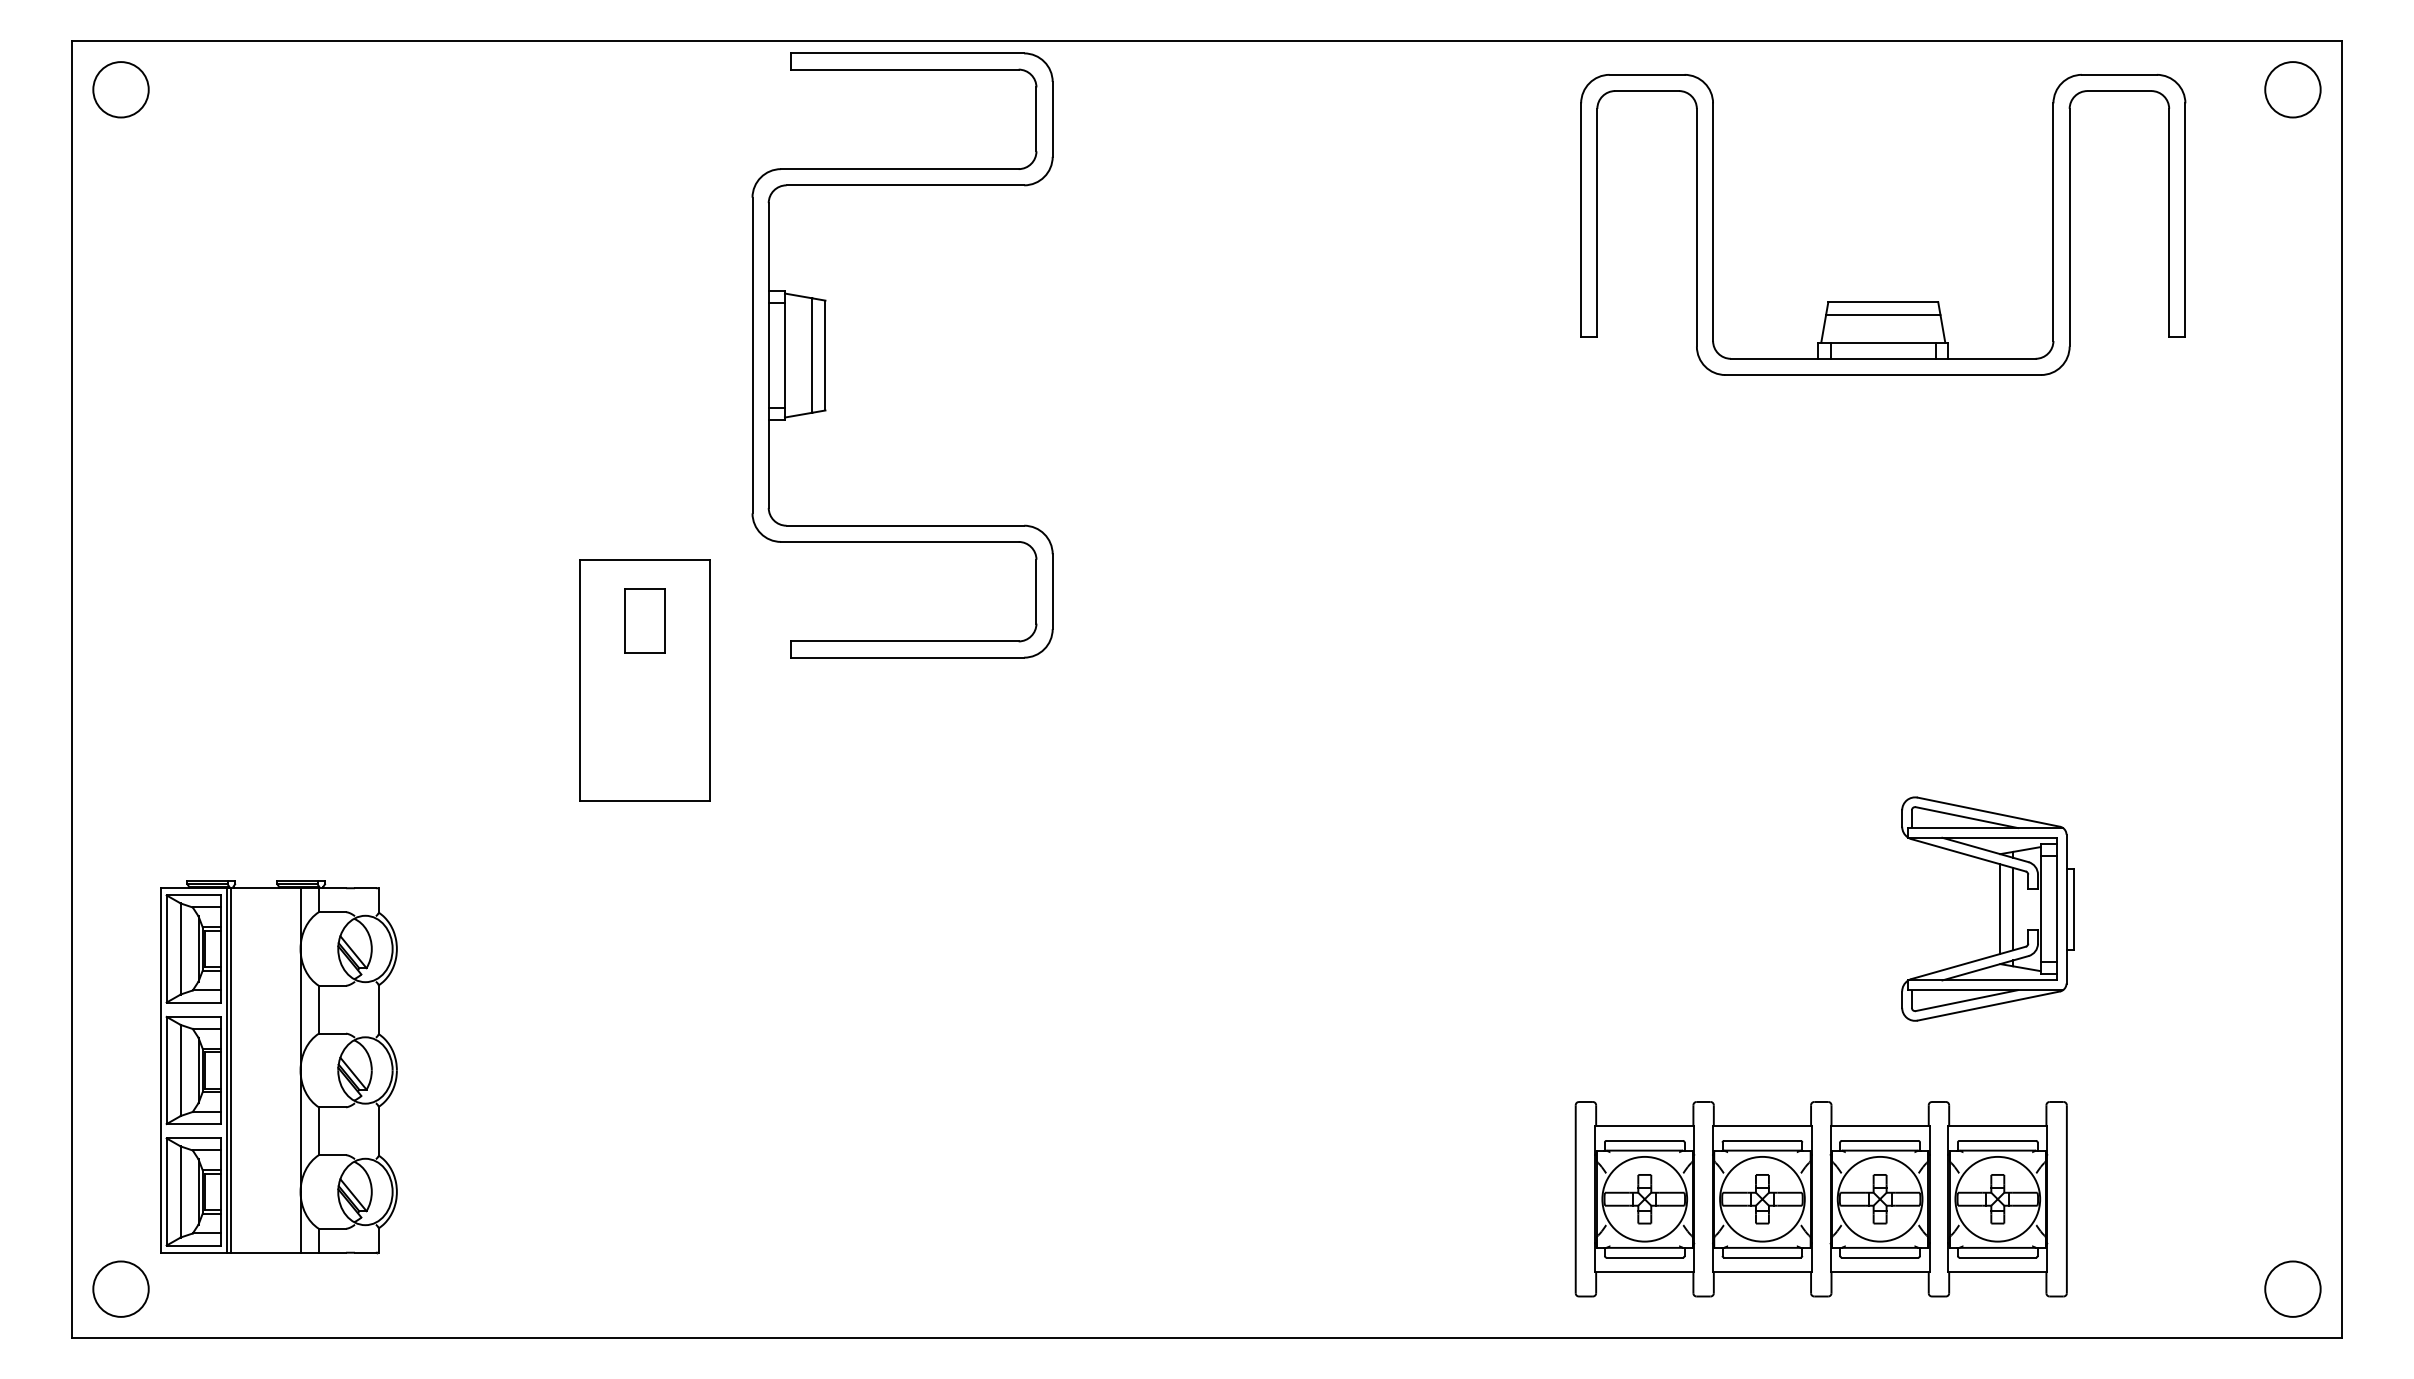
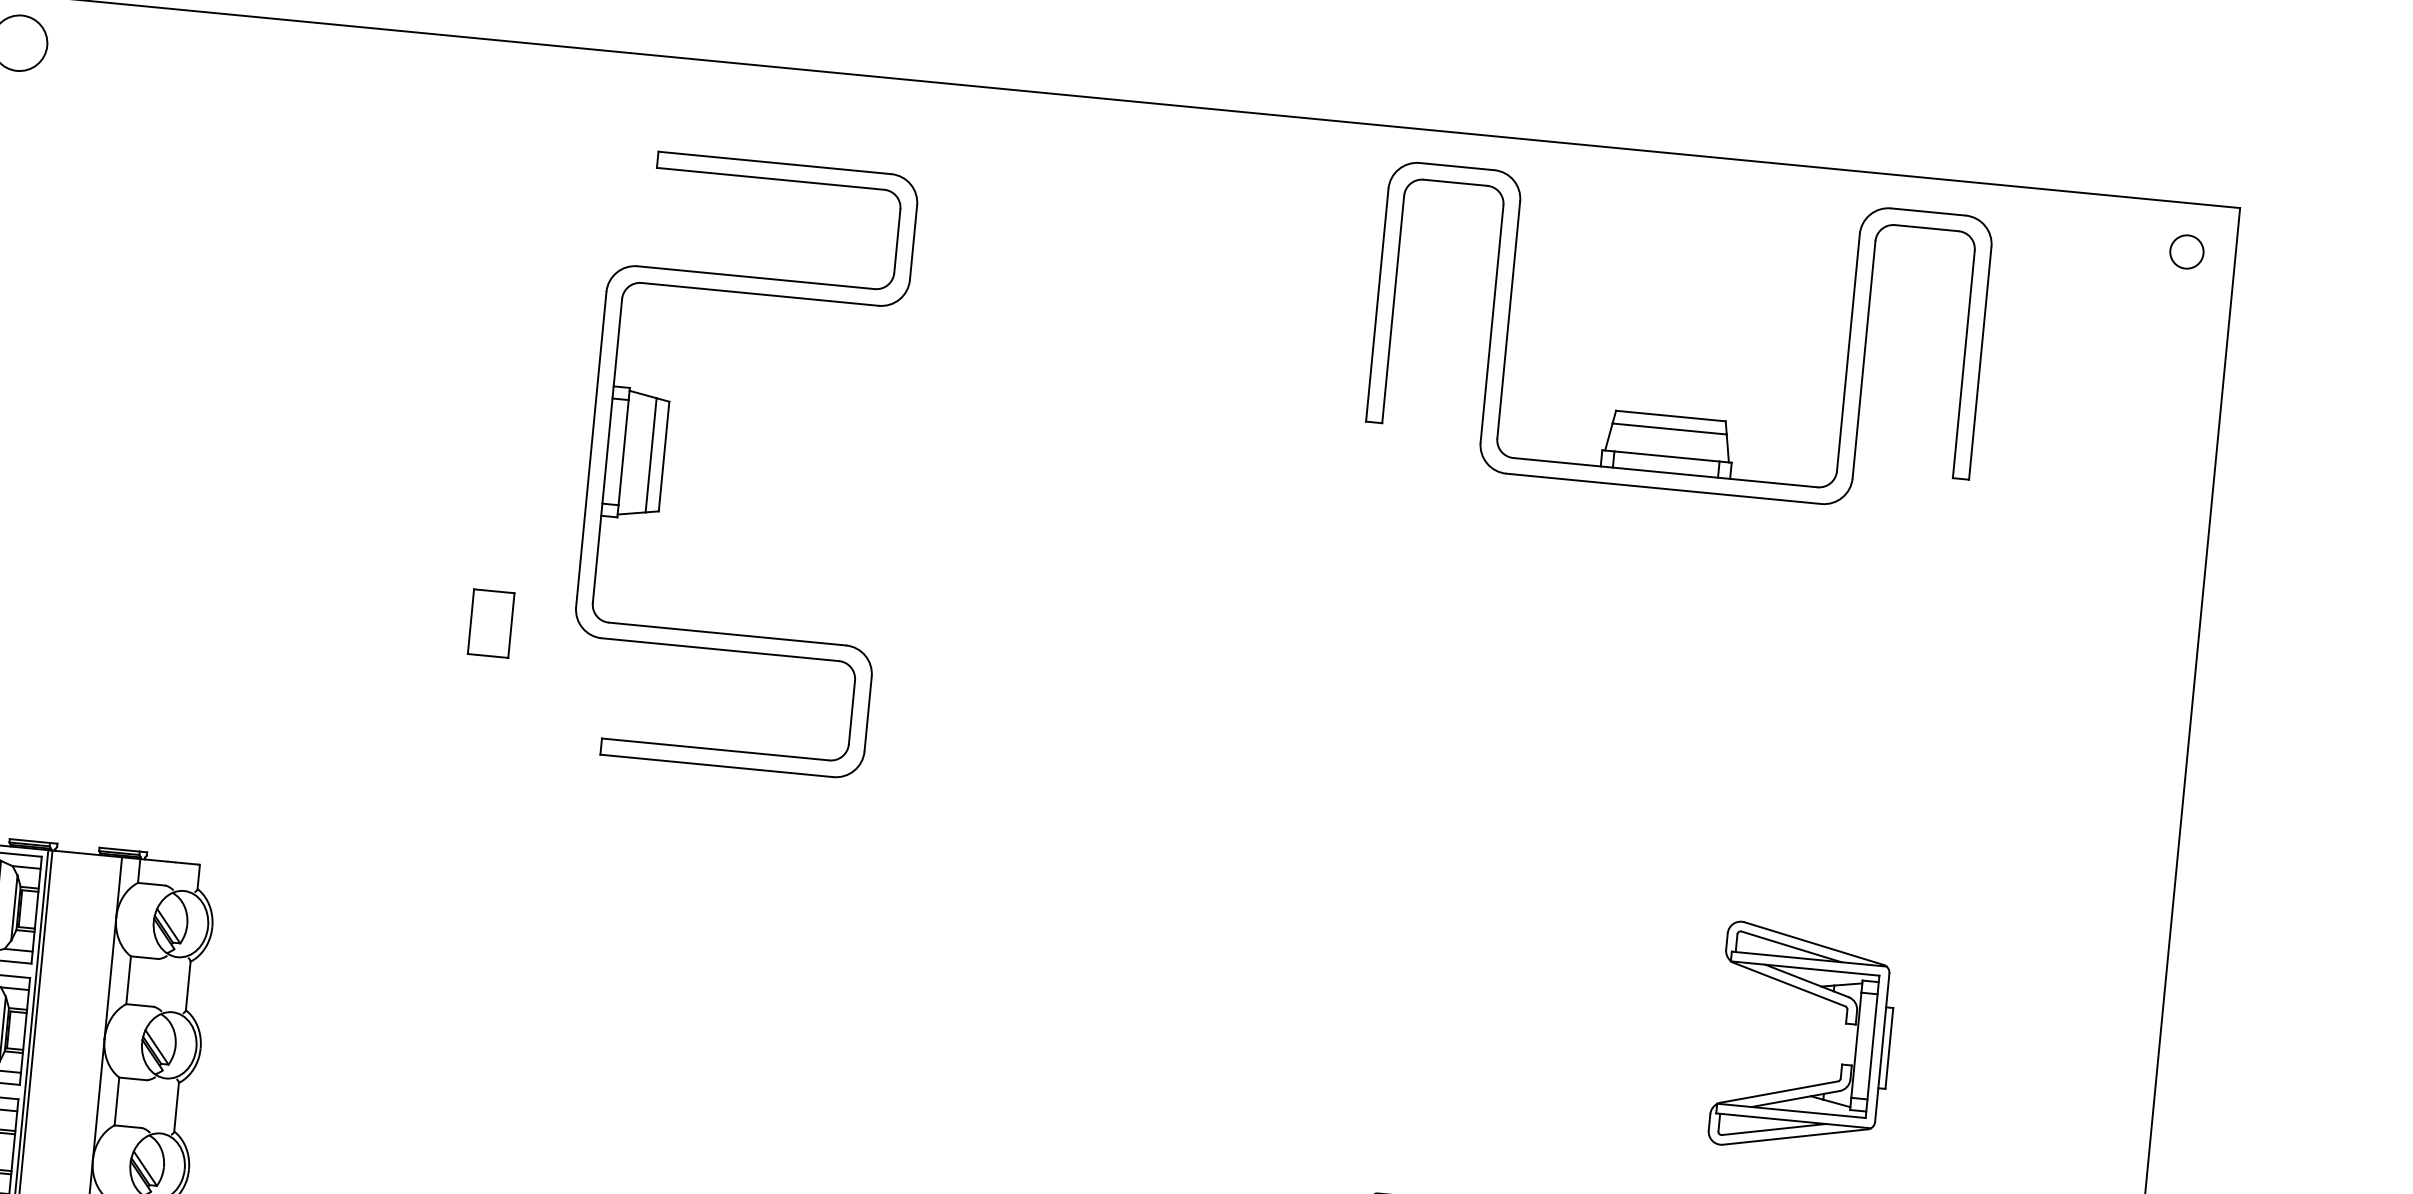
circle: (2292, 89) -> (2186, 251), size x0.6
part: (1883, 301) -> (1671, 415), moved
part: (825, 355) -> (664, 456), moved
part: (644, 680) -> (485, 683), removed
line: (2013, 908) -> (1829, 1042), removed
line: (2000, 909) -> (1816, 1041), removed

